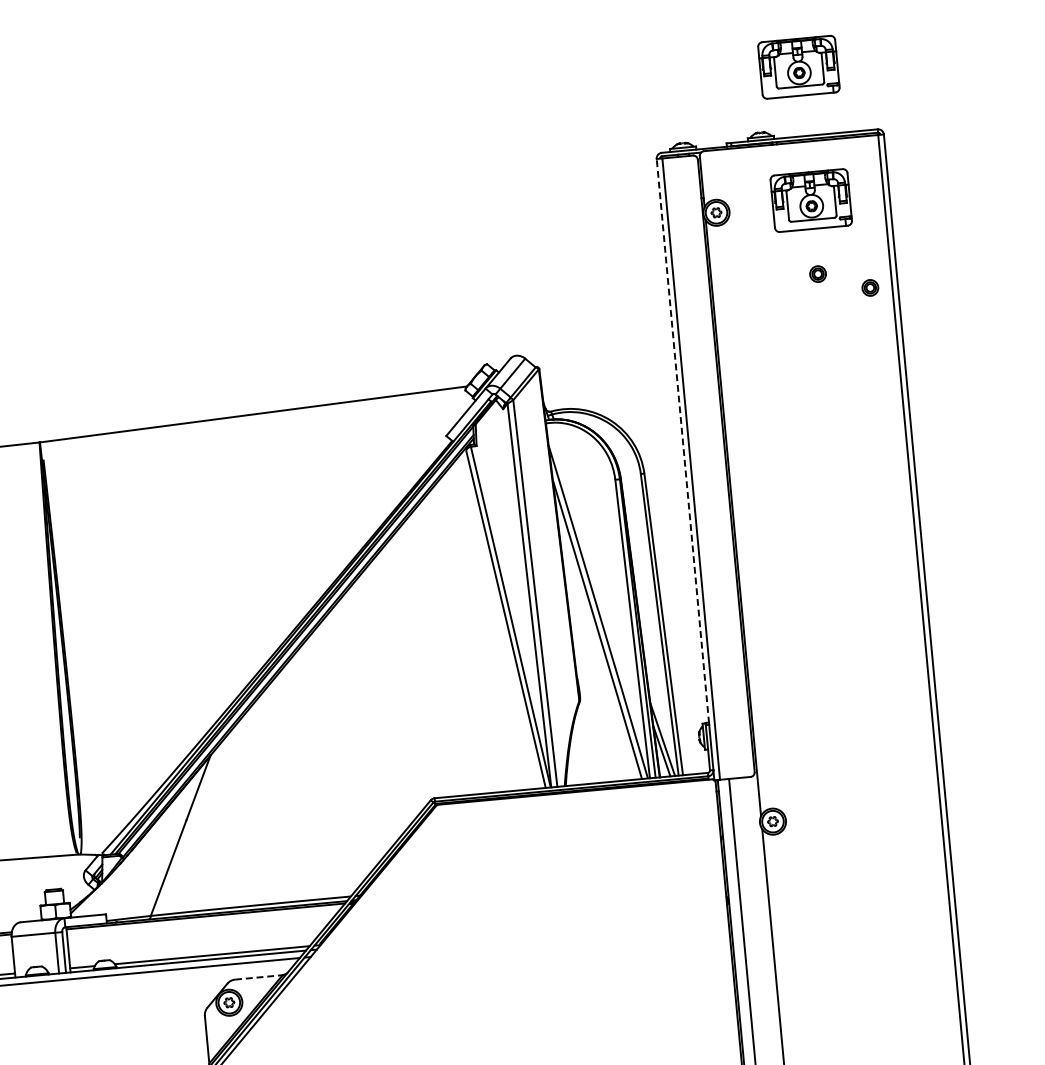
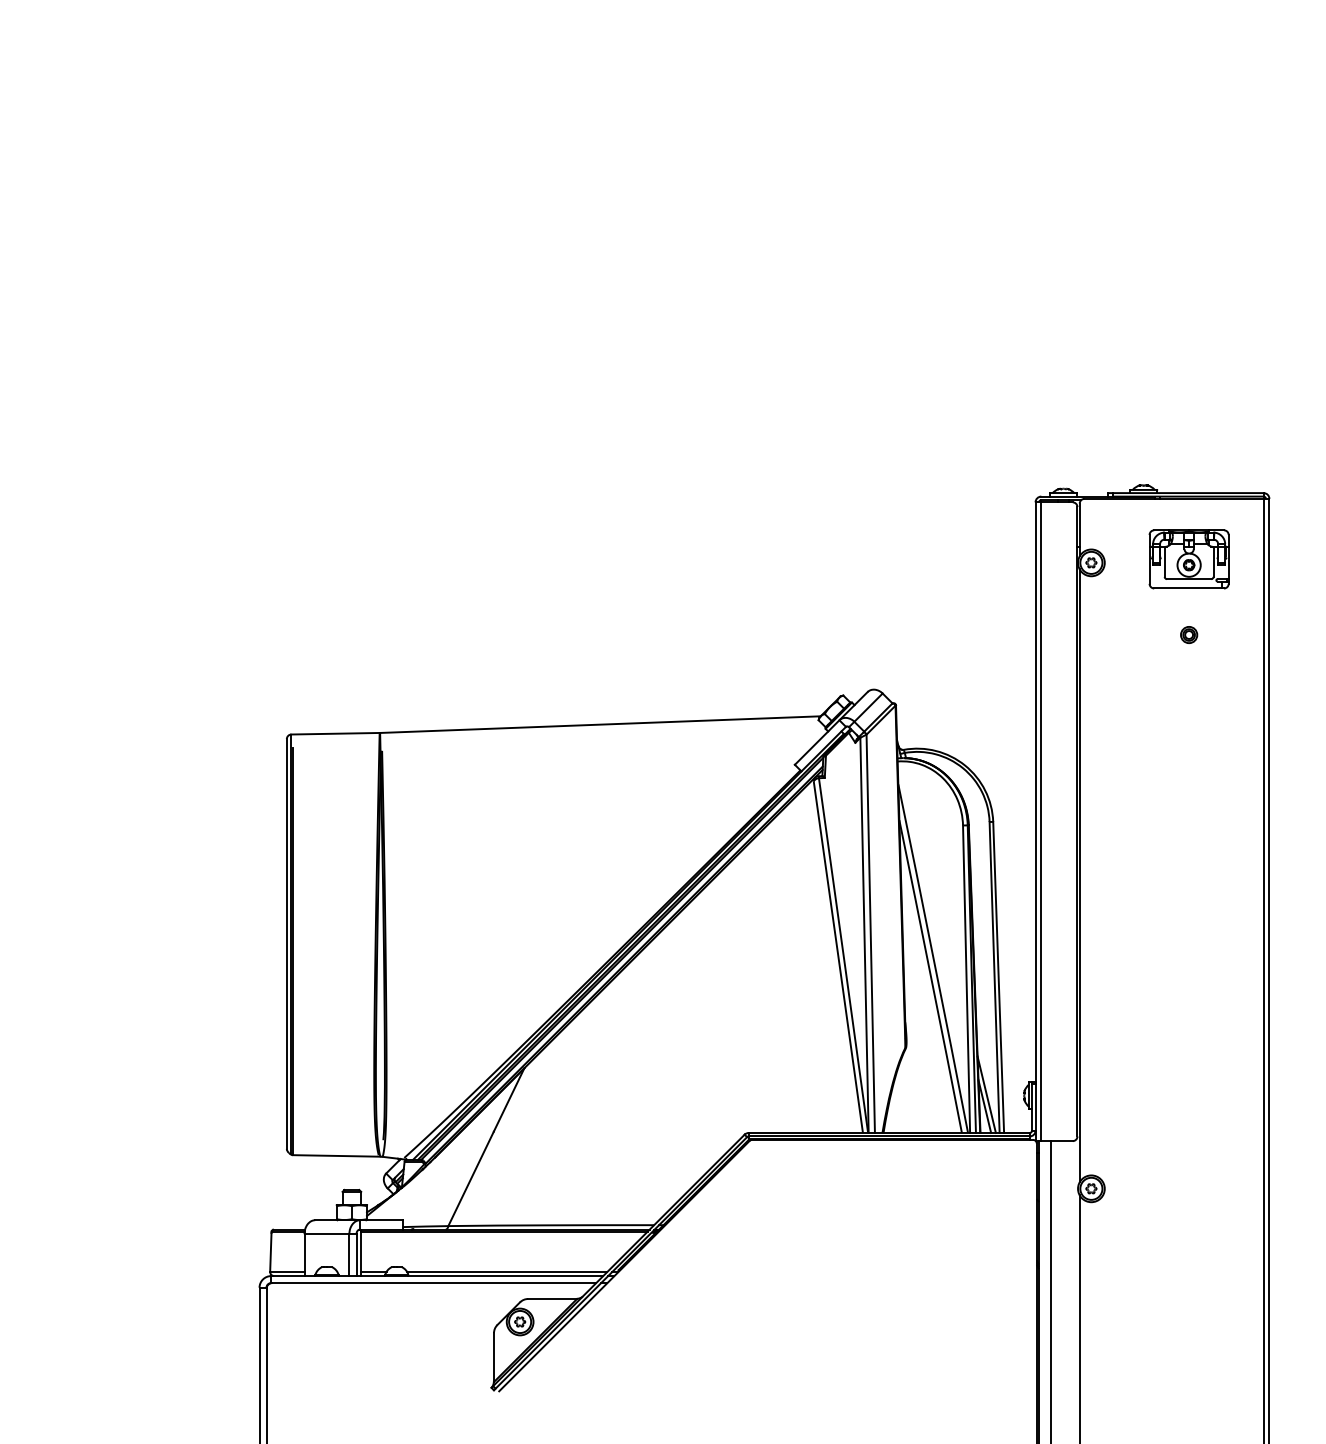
part: (798, 67) -> (1188, 422), removed
part: (870, 287) -> (1241, 653), removed
line: (682, 441) -> (1035, 792), dashed -> solid
line: (259, 976) -> (553, 1298), dashed -> solid

